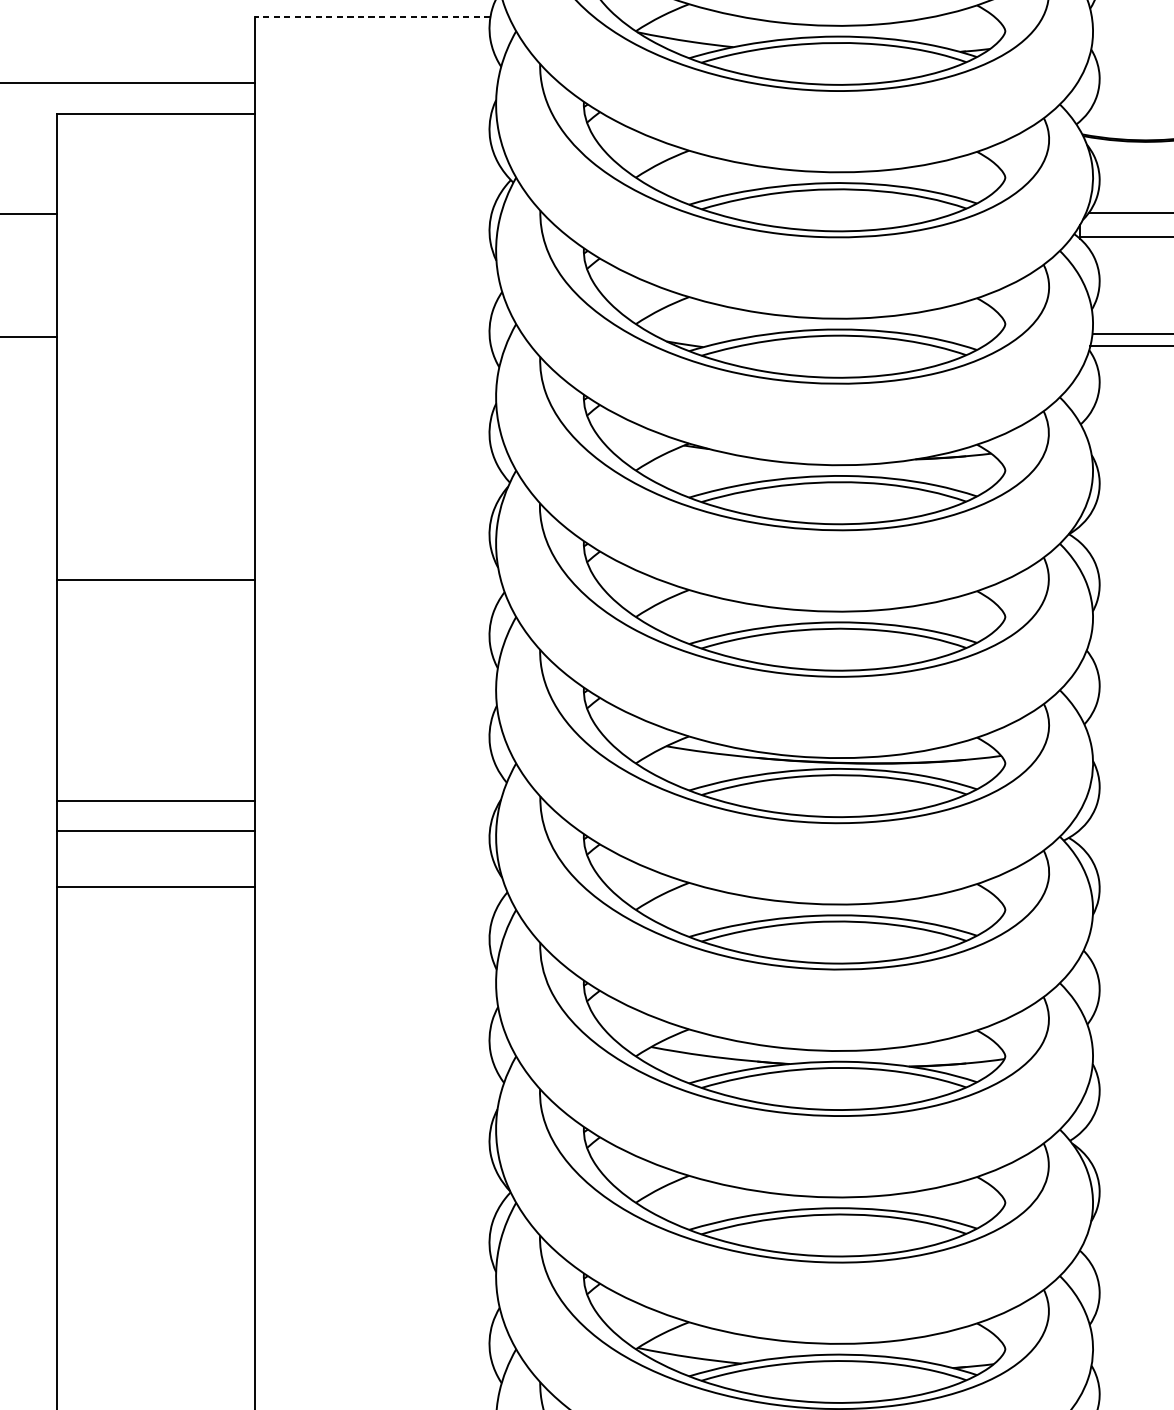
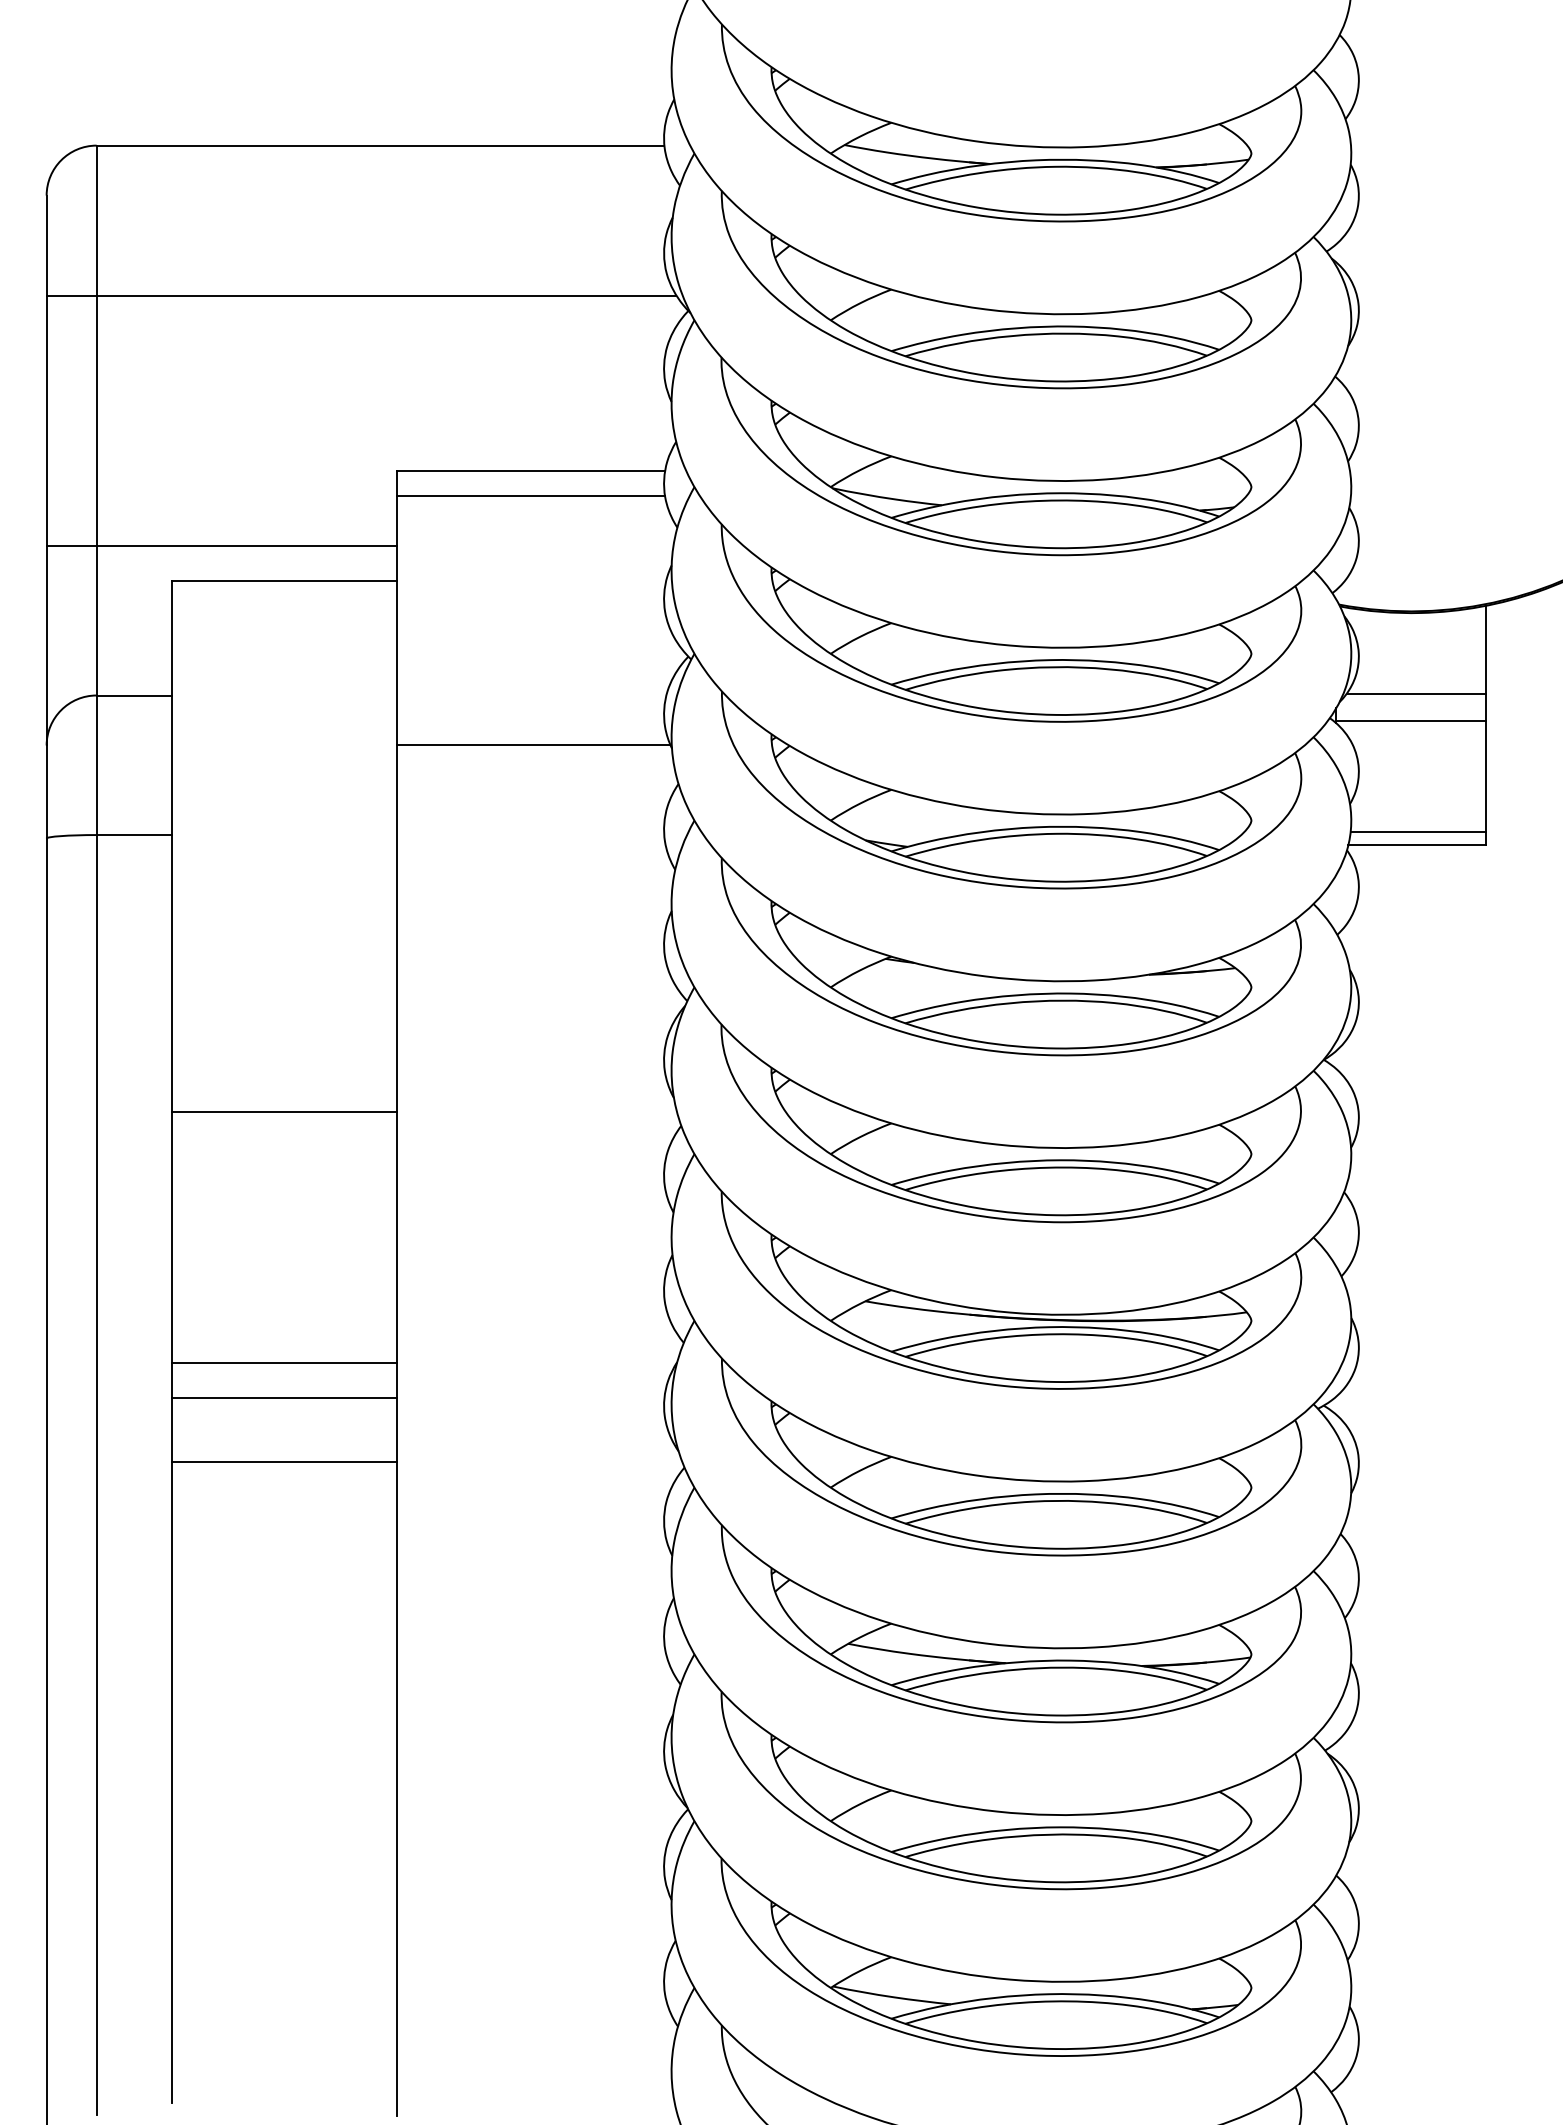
line: (372, 16) -> (530, 470), dashed -> solid
line: (372, 38) -> (530, 495), added
line: (374, 258) -> (533, 745), added

